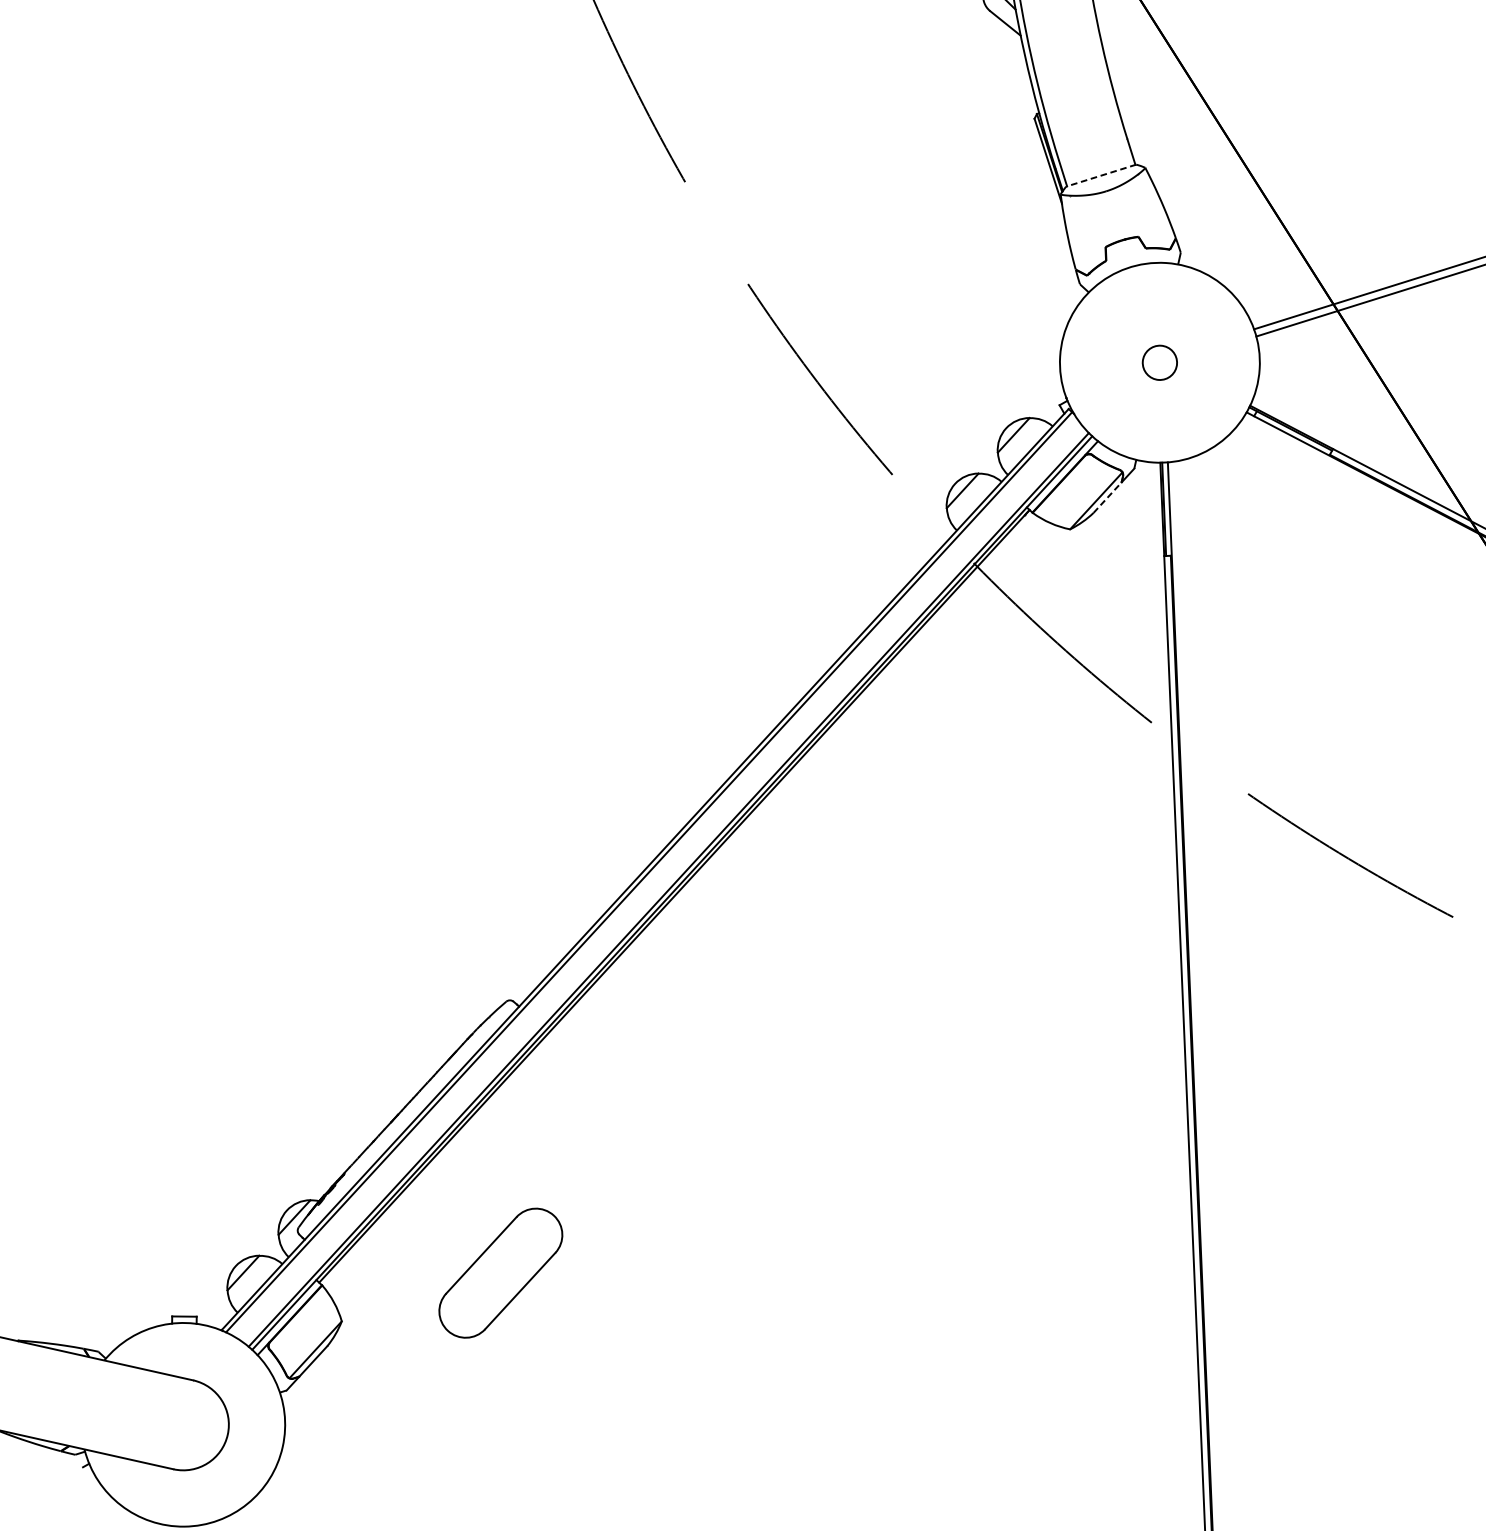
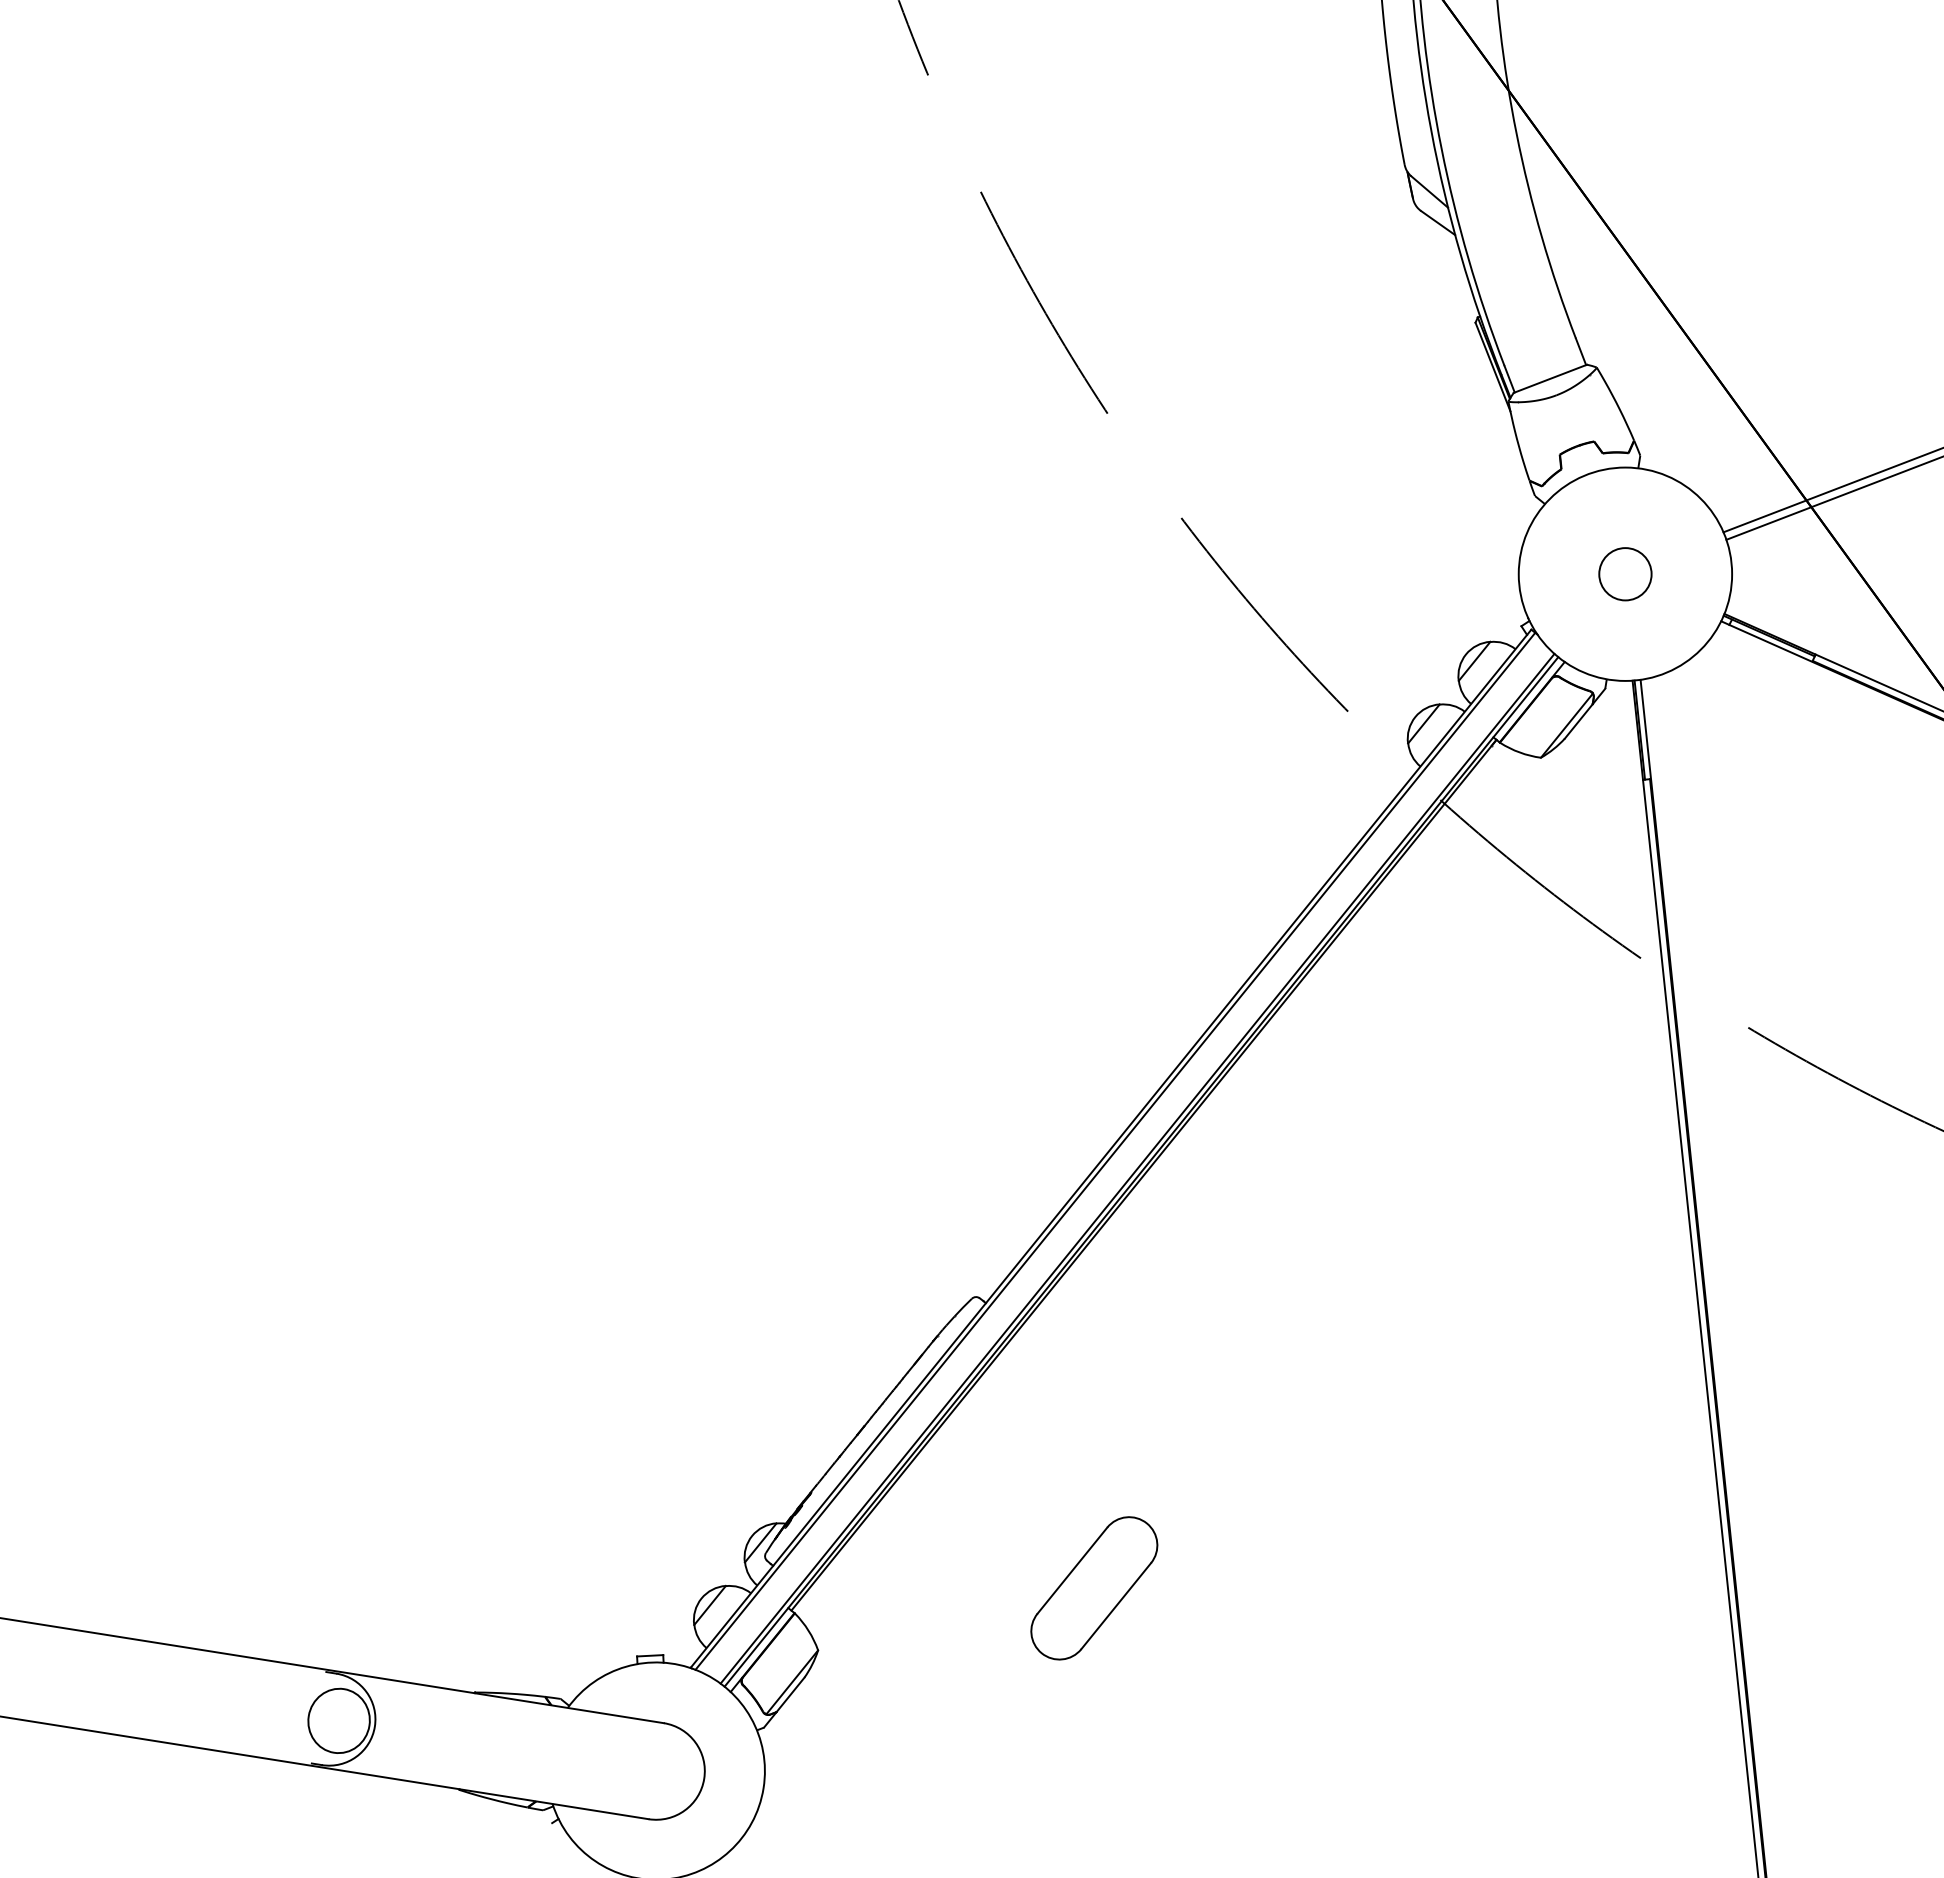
line: (1100, 176) -> (1549, 379), dashed -> solid
circle: (1159, 363) -> (1625, 574), size x1.43
line: (1108, 497) -> (1579, 721), dashed -> solid
part: (501, 1273) -> (1094, 1588), moved

